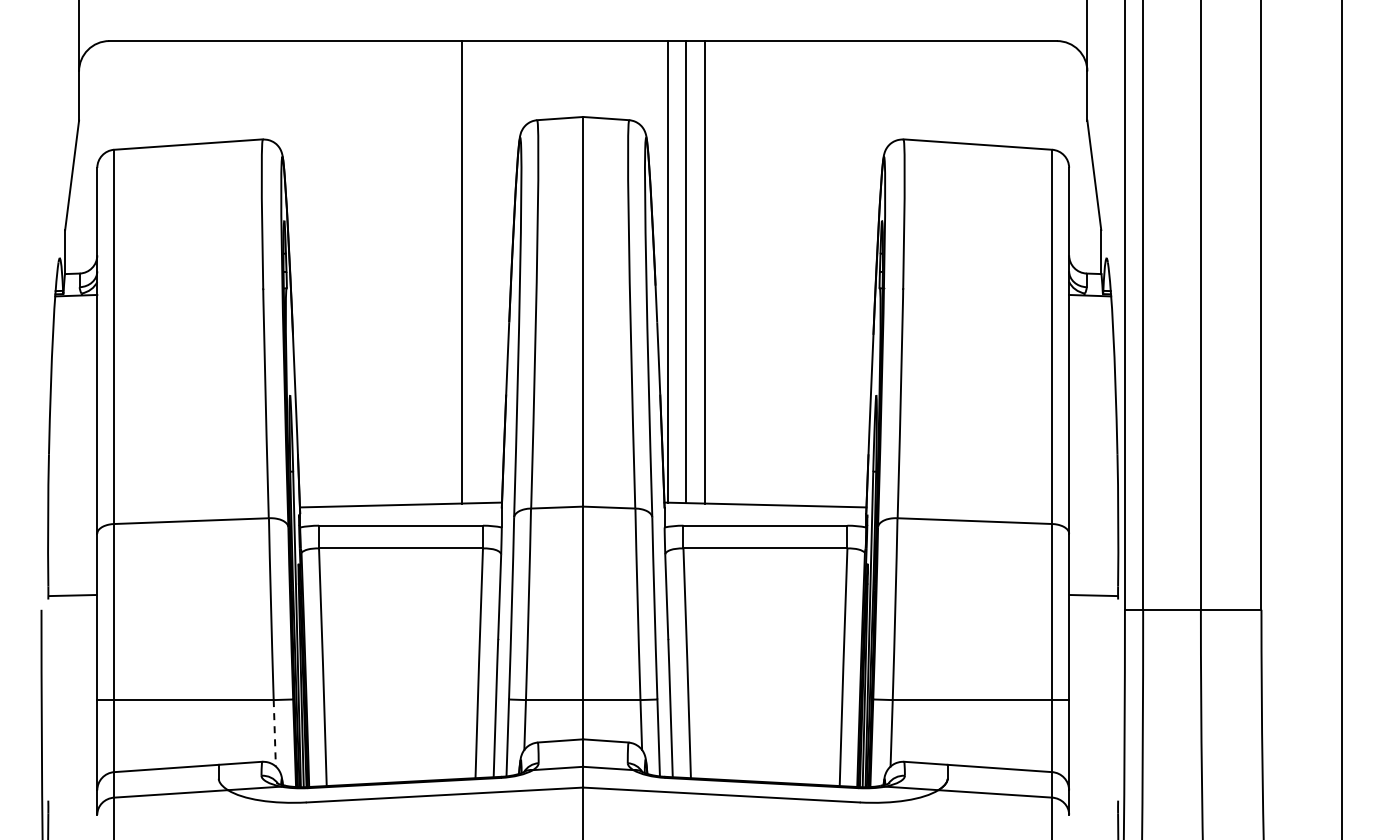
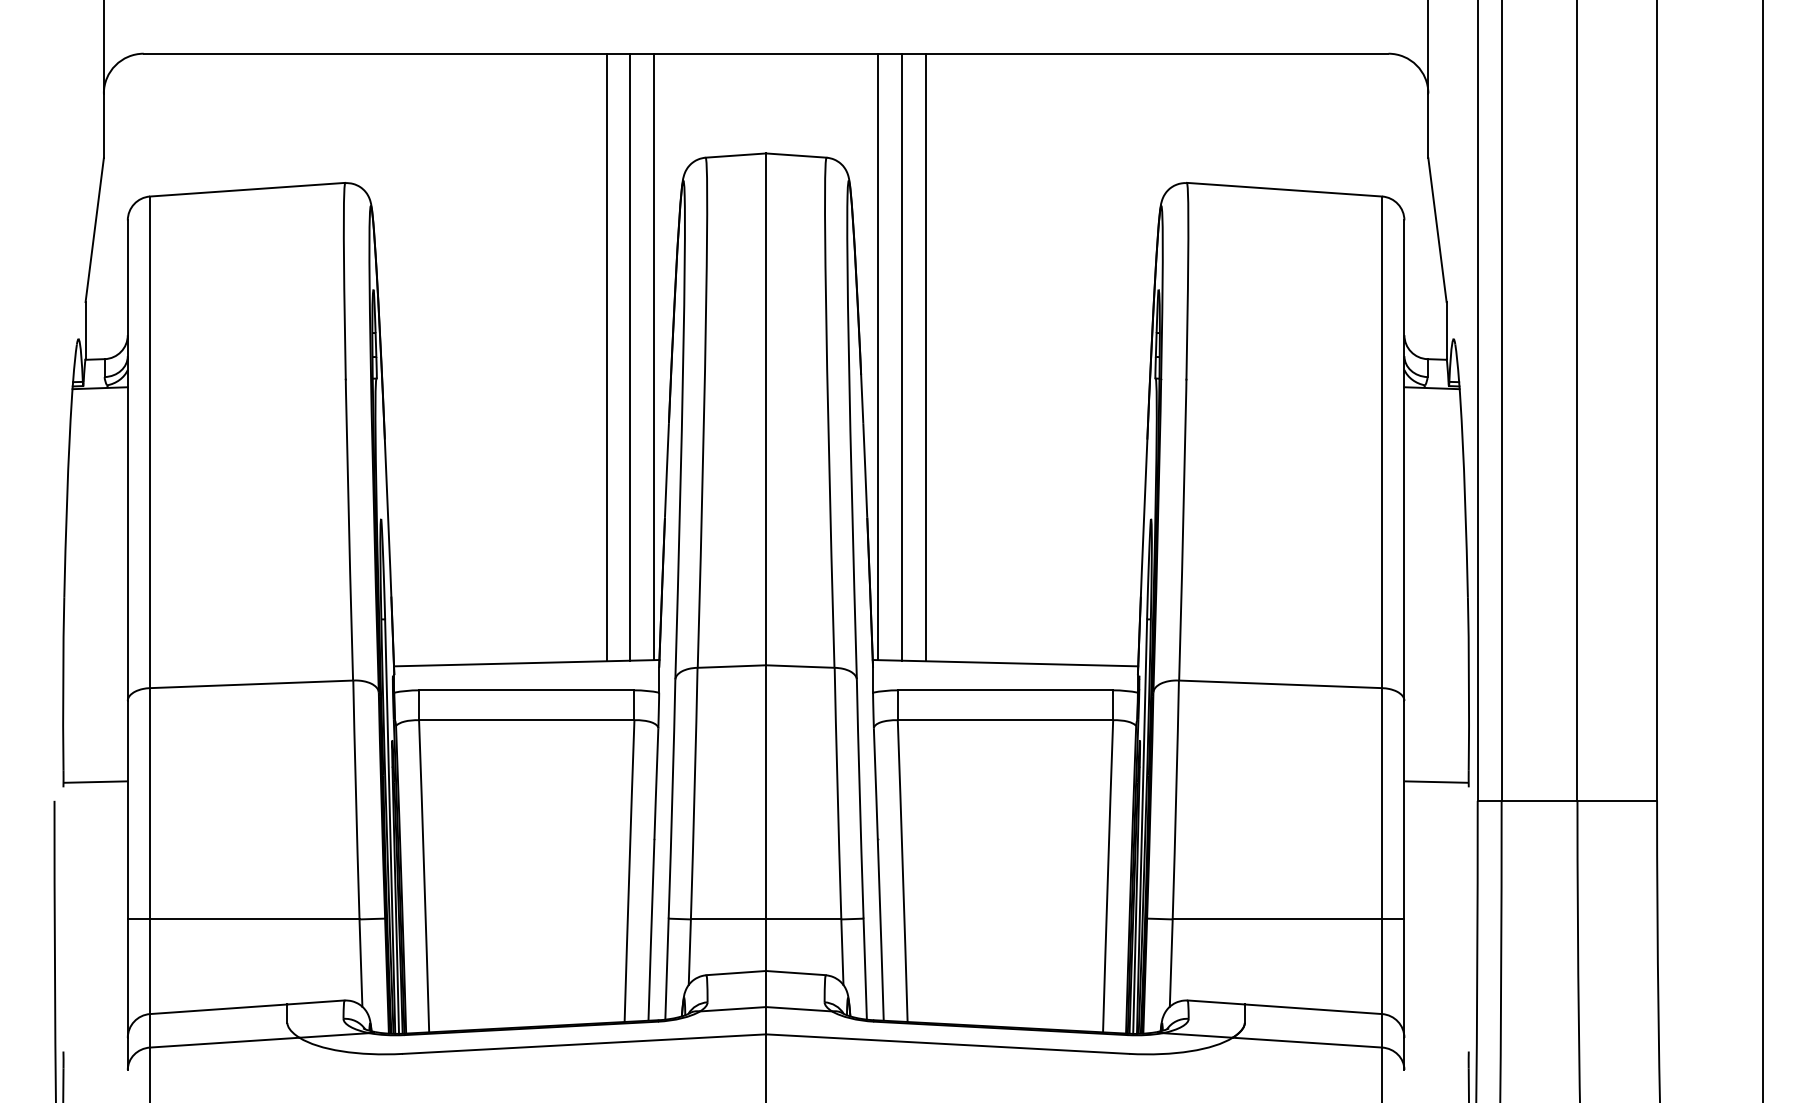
line: (498, 271) -> (654, 356), added
line: (479, 272) -> (629, 357), added
line: (274, 733) -> (360, 963), dashed -> solid

